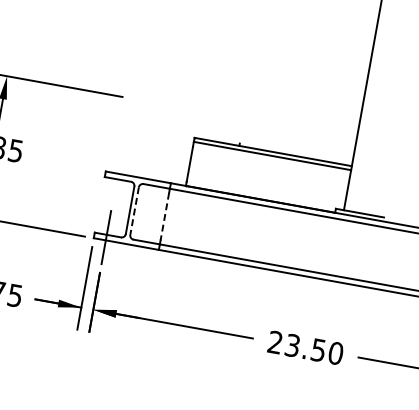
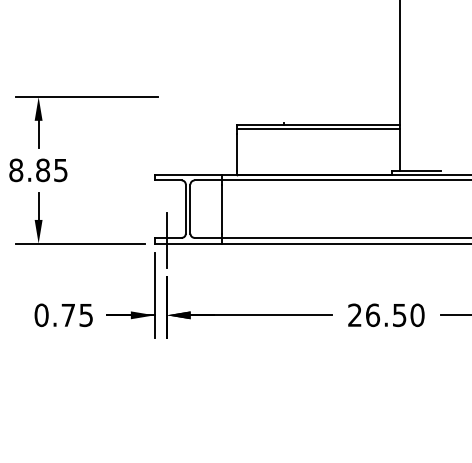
line: (134, 211) -> (190, 209), dashed -> solid
line: (164, 216) -> (221, 209), dashed -> solid
text: (293, 345) -> (373, 315), 23.50 -> 26.50

